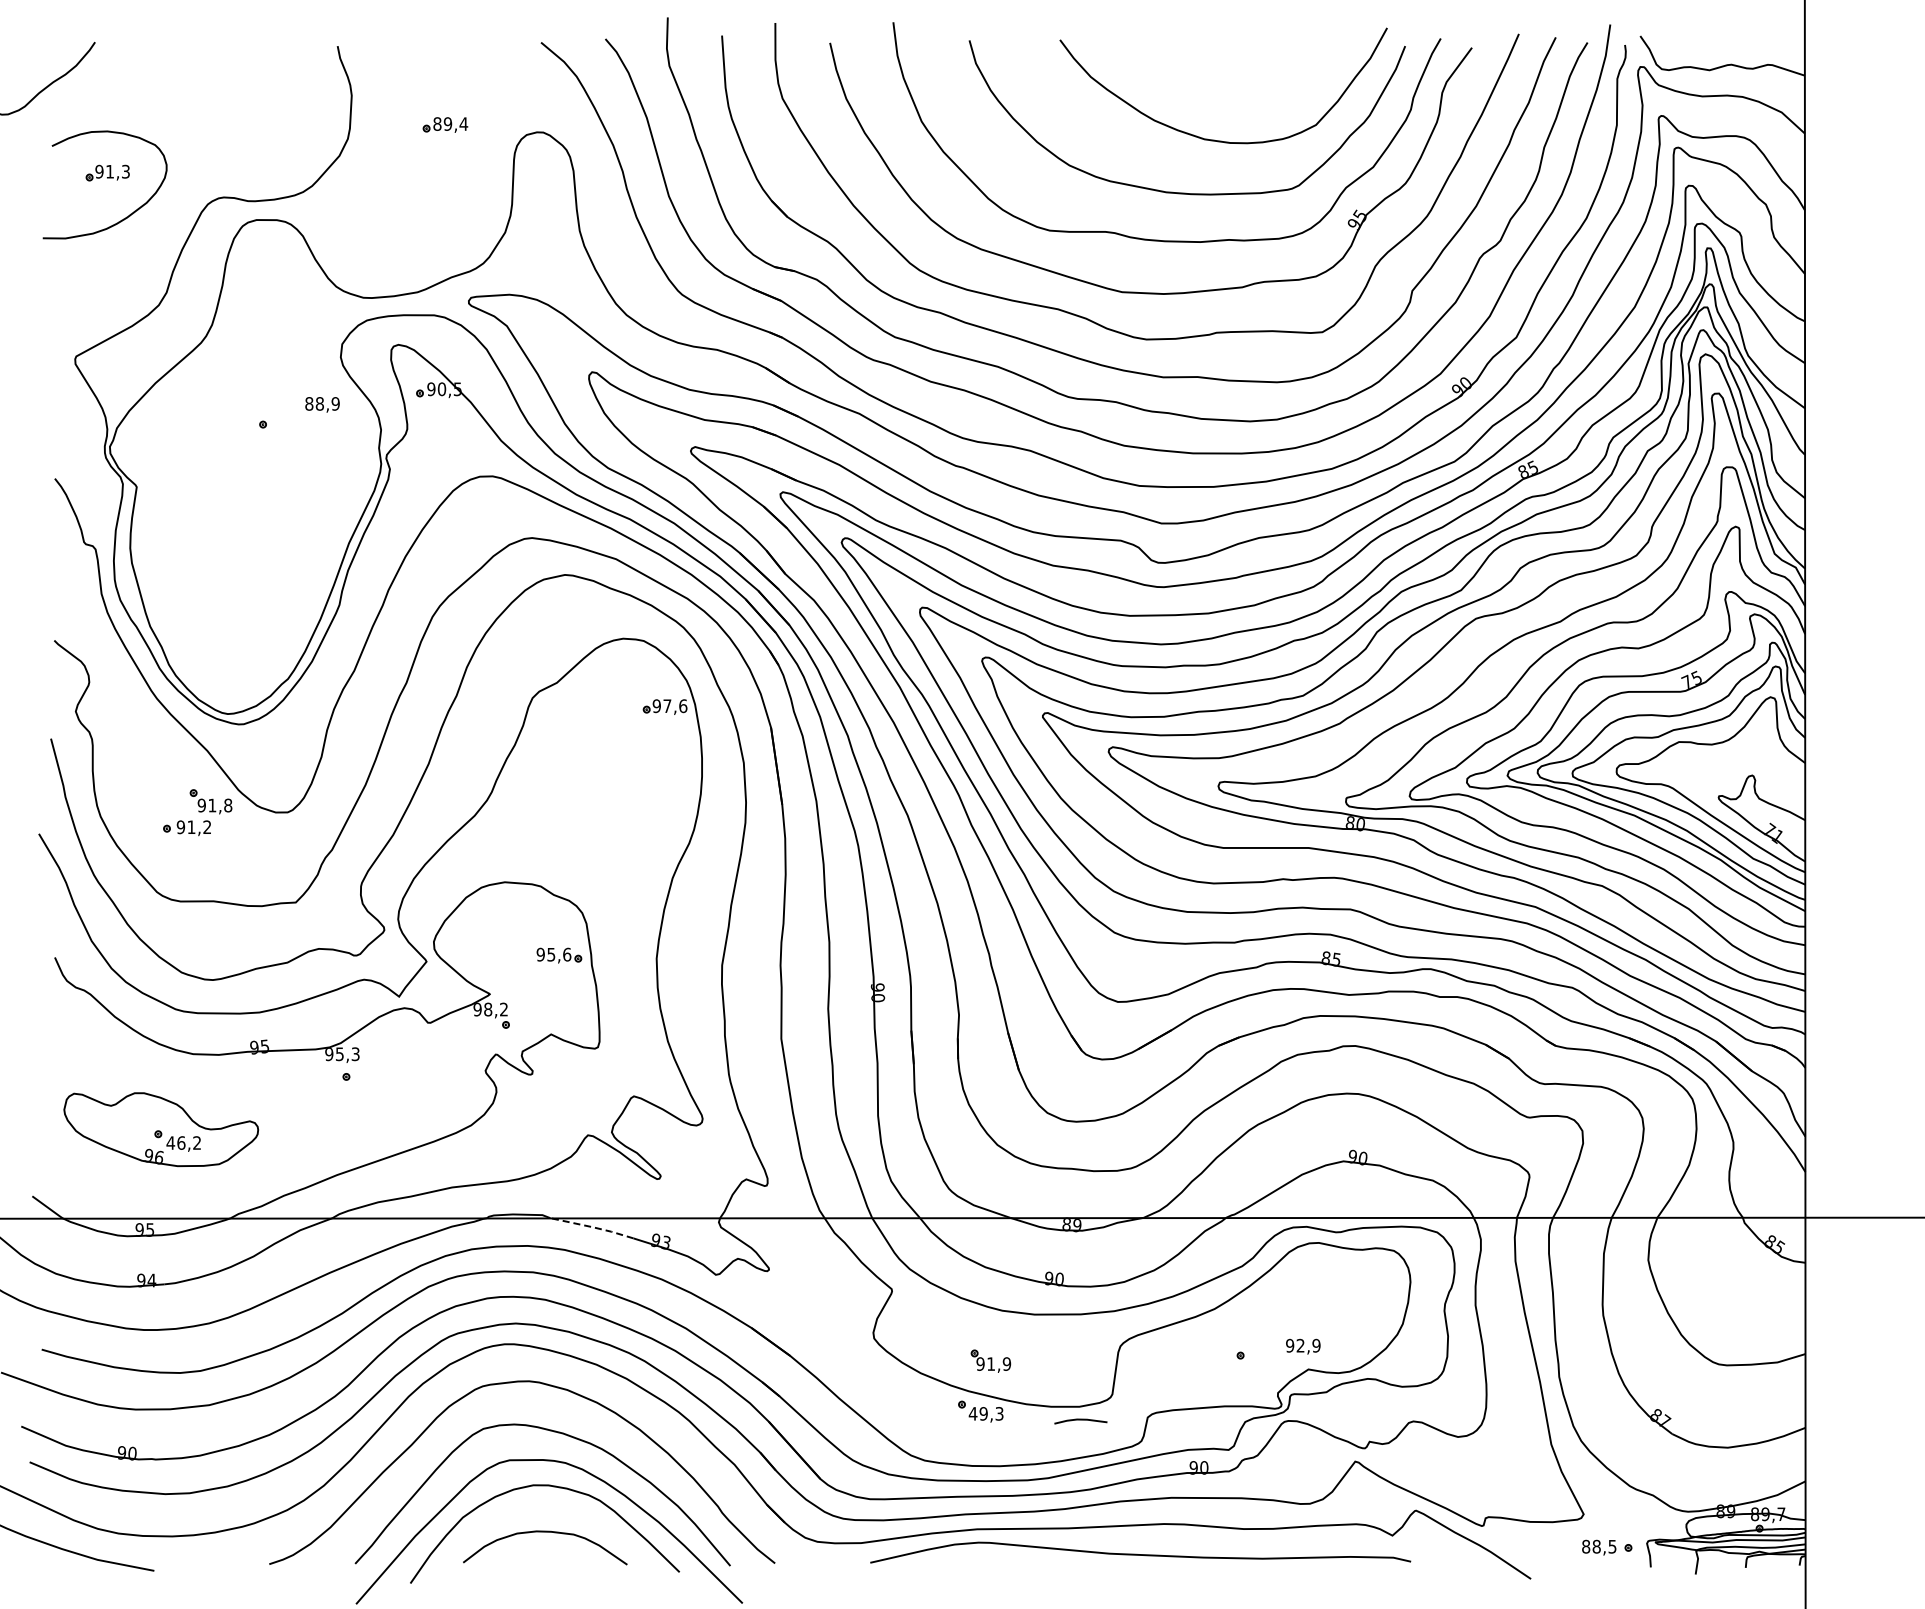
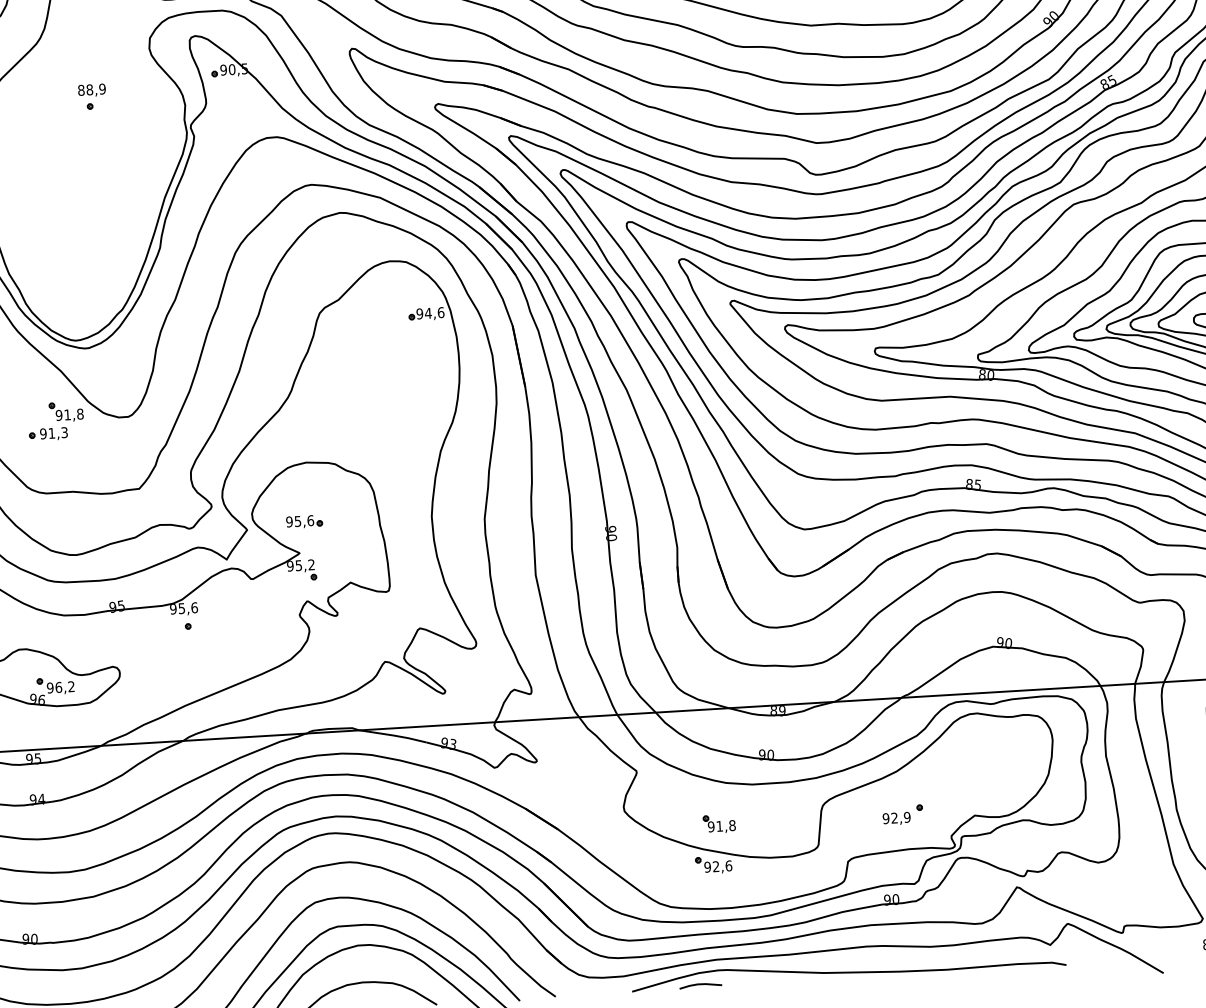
text: (322, 404) -> (91, 90), moved
text: (667, 705) -> (428, 312), 97,6 -> 94,6
text: (207, 827) -> (64, 432), 91,2 -> 91,3
part: (559, 955) -> (304, 521), moved
text: (488, 1009) -> (299, 565), 98,2 -> 95,2
text: (355, 1054) -> (194, 608), 95,3 -> 95,6
text: (170, 1142) -> (50, 687), 46,2 -> 96,2
line: (592, 1227) -> (393, 735), dashed -> solid
text: (1303, 1346) -> (896, 818), moved
text: (1006, 1363) -> (732, 825), 91,9 -> 91,8
text: (985, 1413) -> (717, 866), 49,3 -> 92,6
line: (1080, 1420) -> (700, 985), moved

